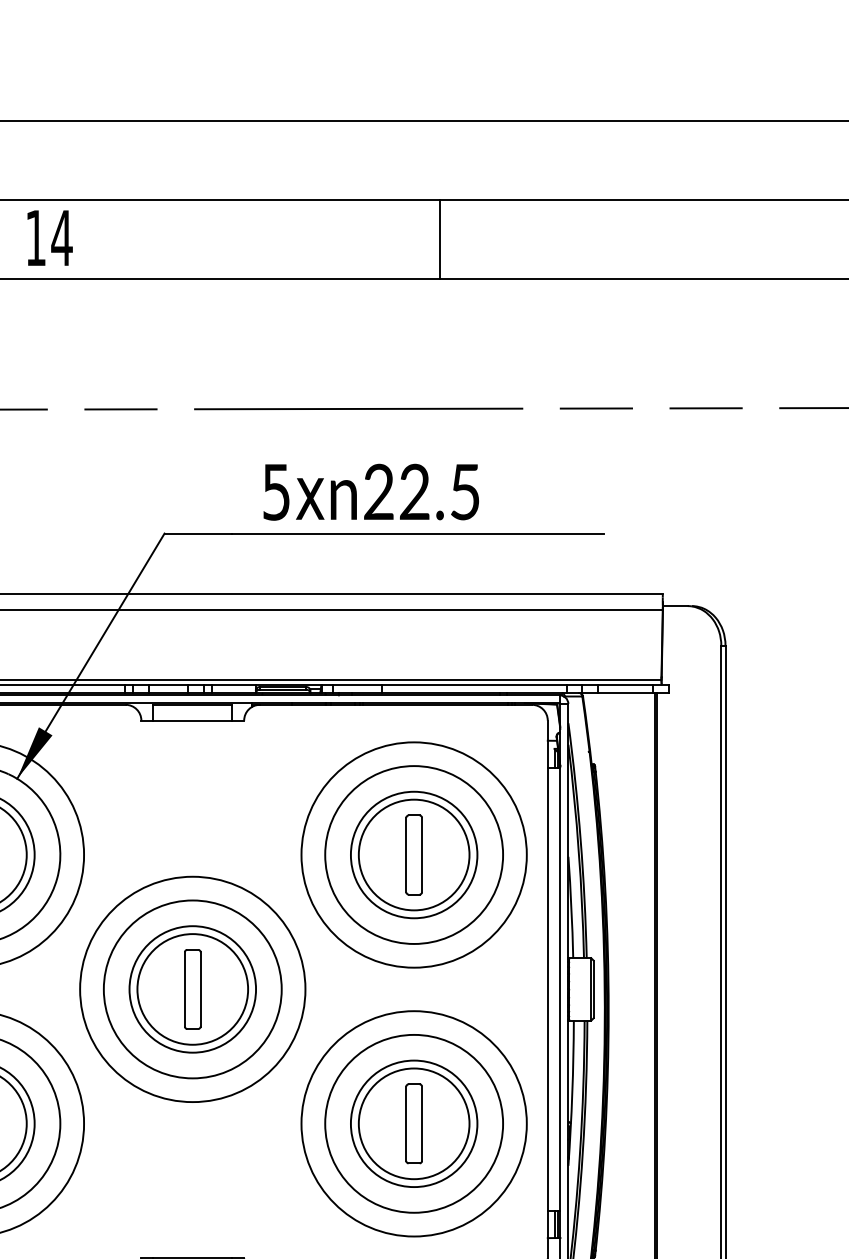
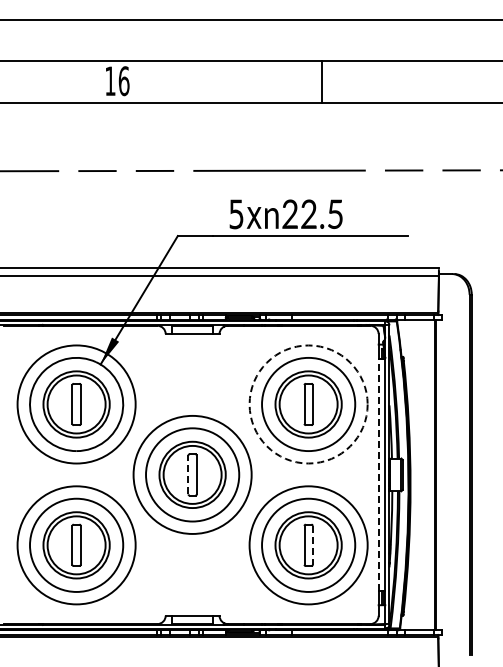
text: (60, 238) -> (123, 81), 14 -> 16
circle: (413, 855) -> (308, 404), solid -> dashed
line: (184, 988) -> (188, 474), solid -> dashed
line: (547, 988) -> (378, 474), solid -> dashed
line: (421, 1124) -> (312, 545), solid -> dashed

